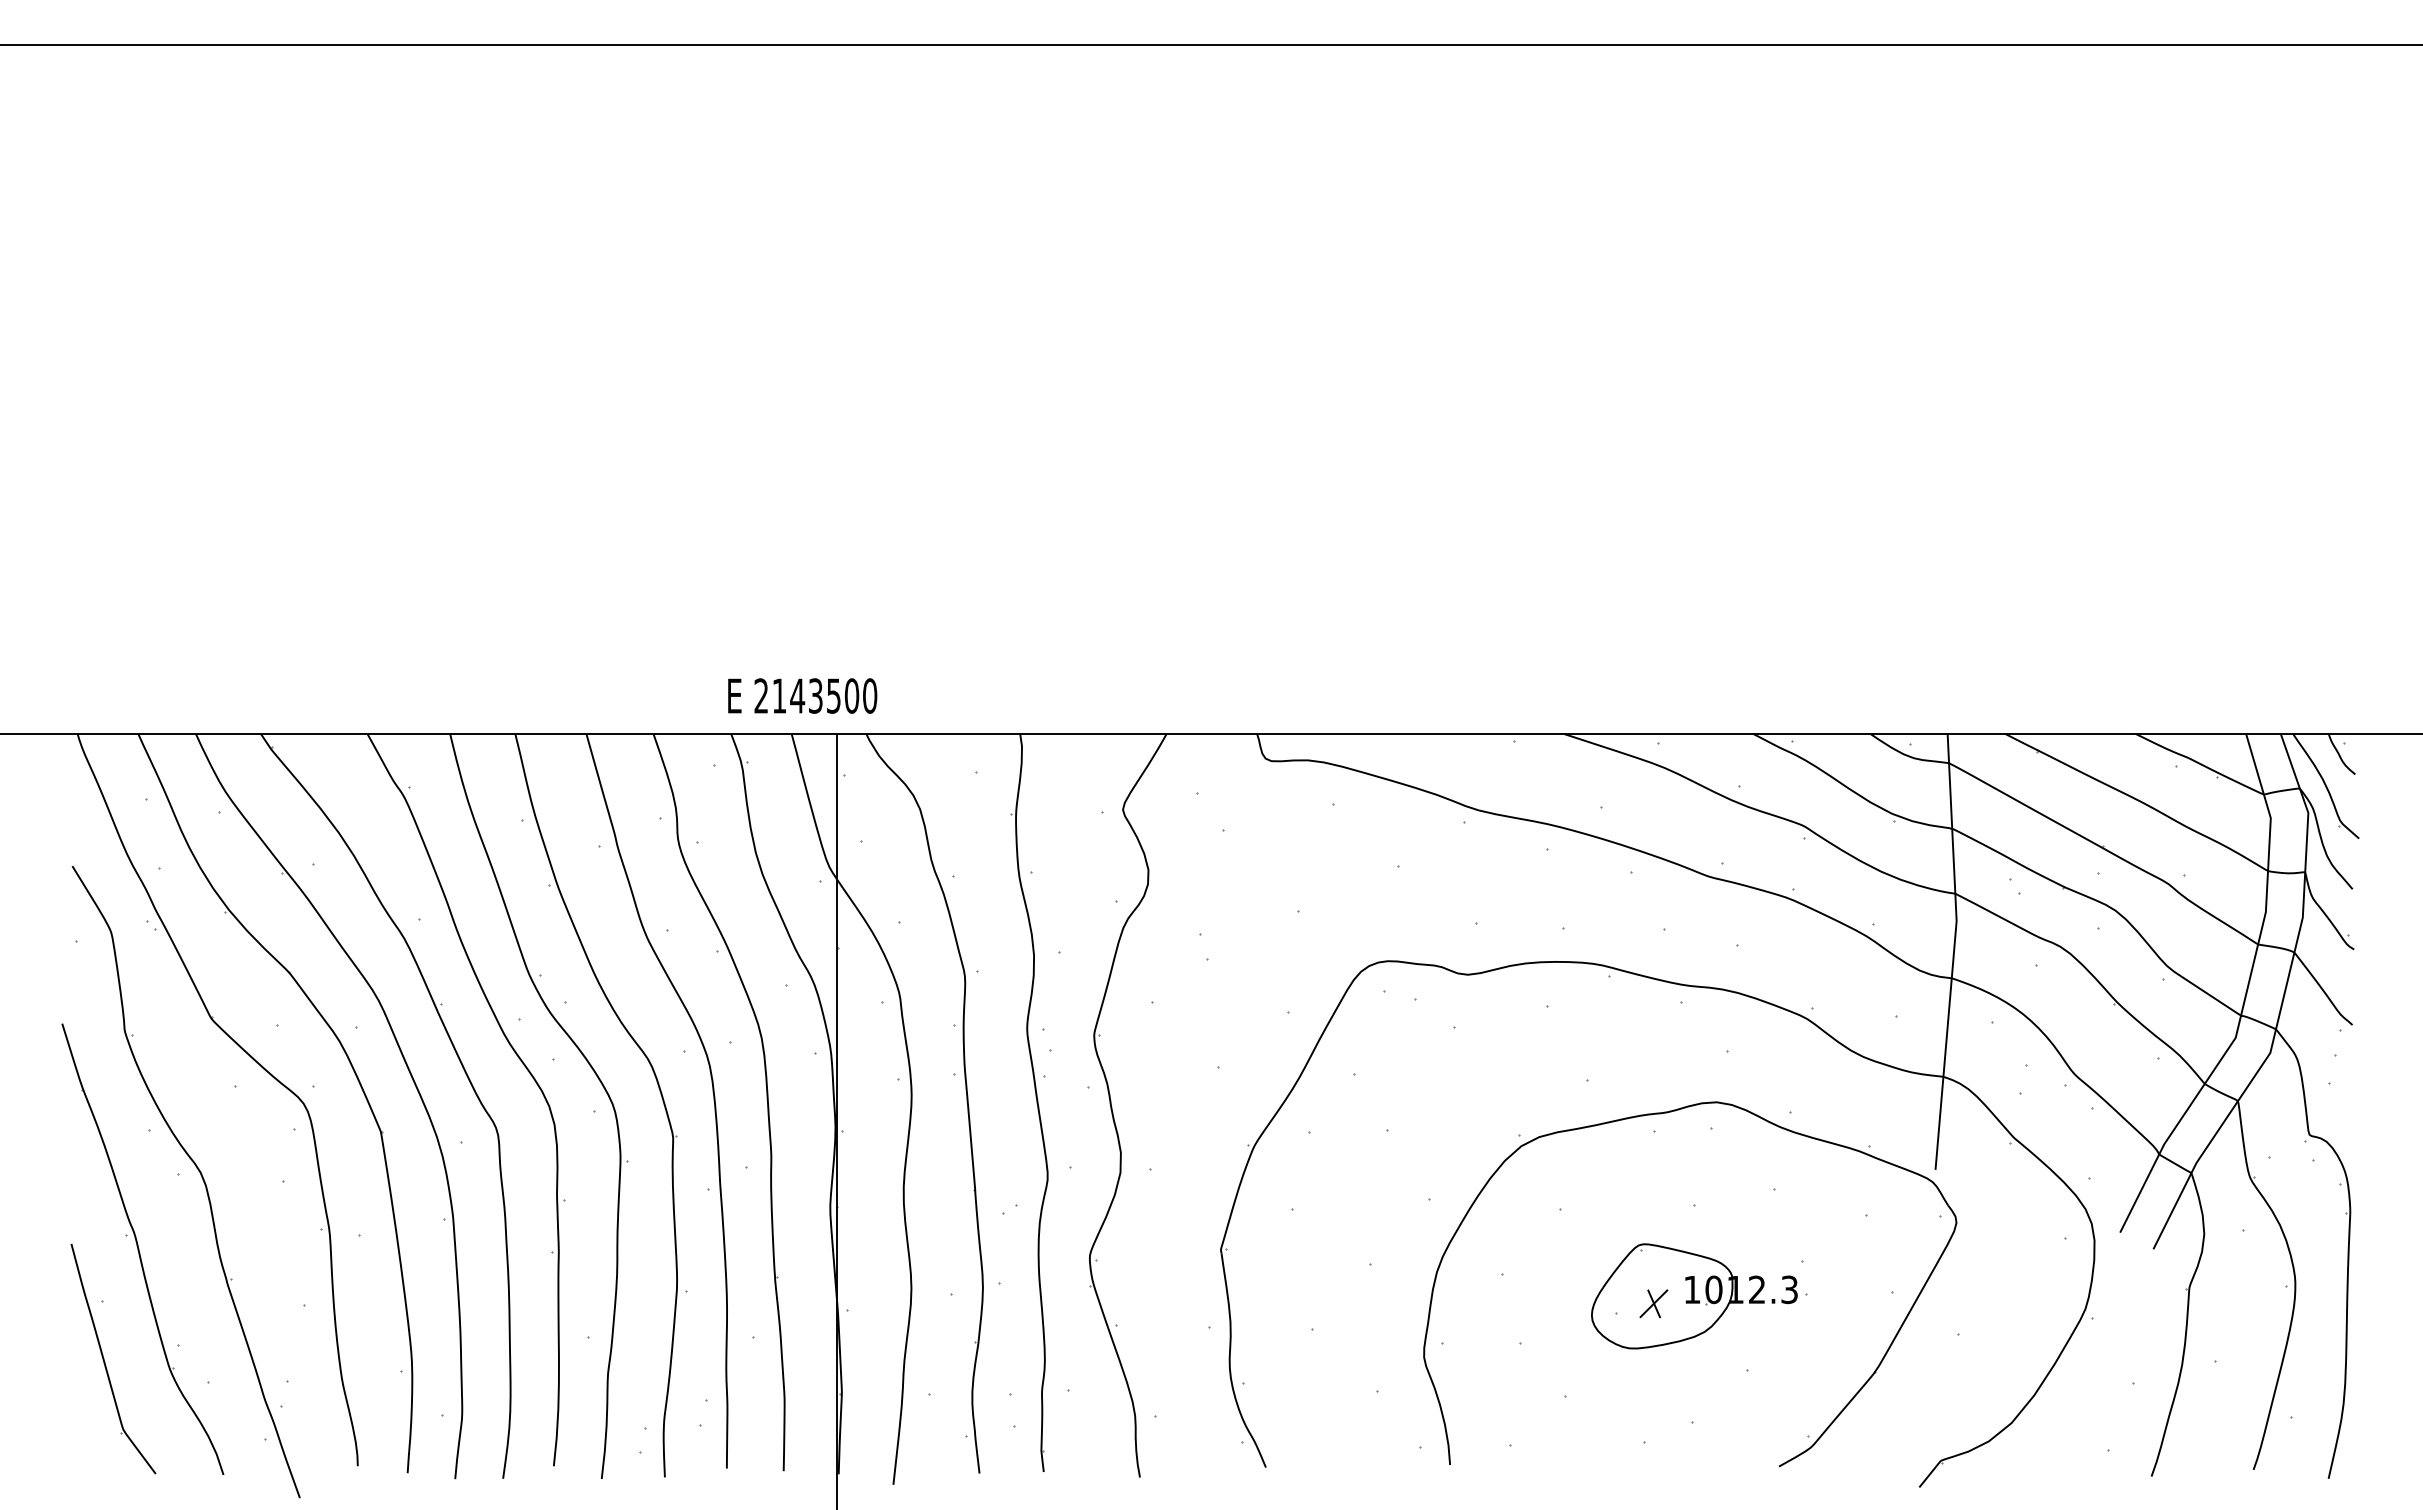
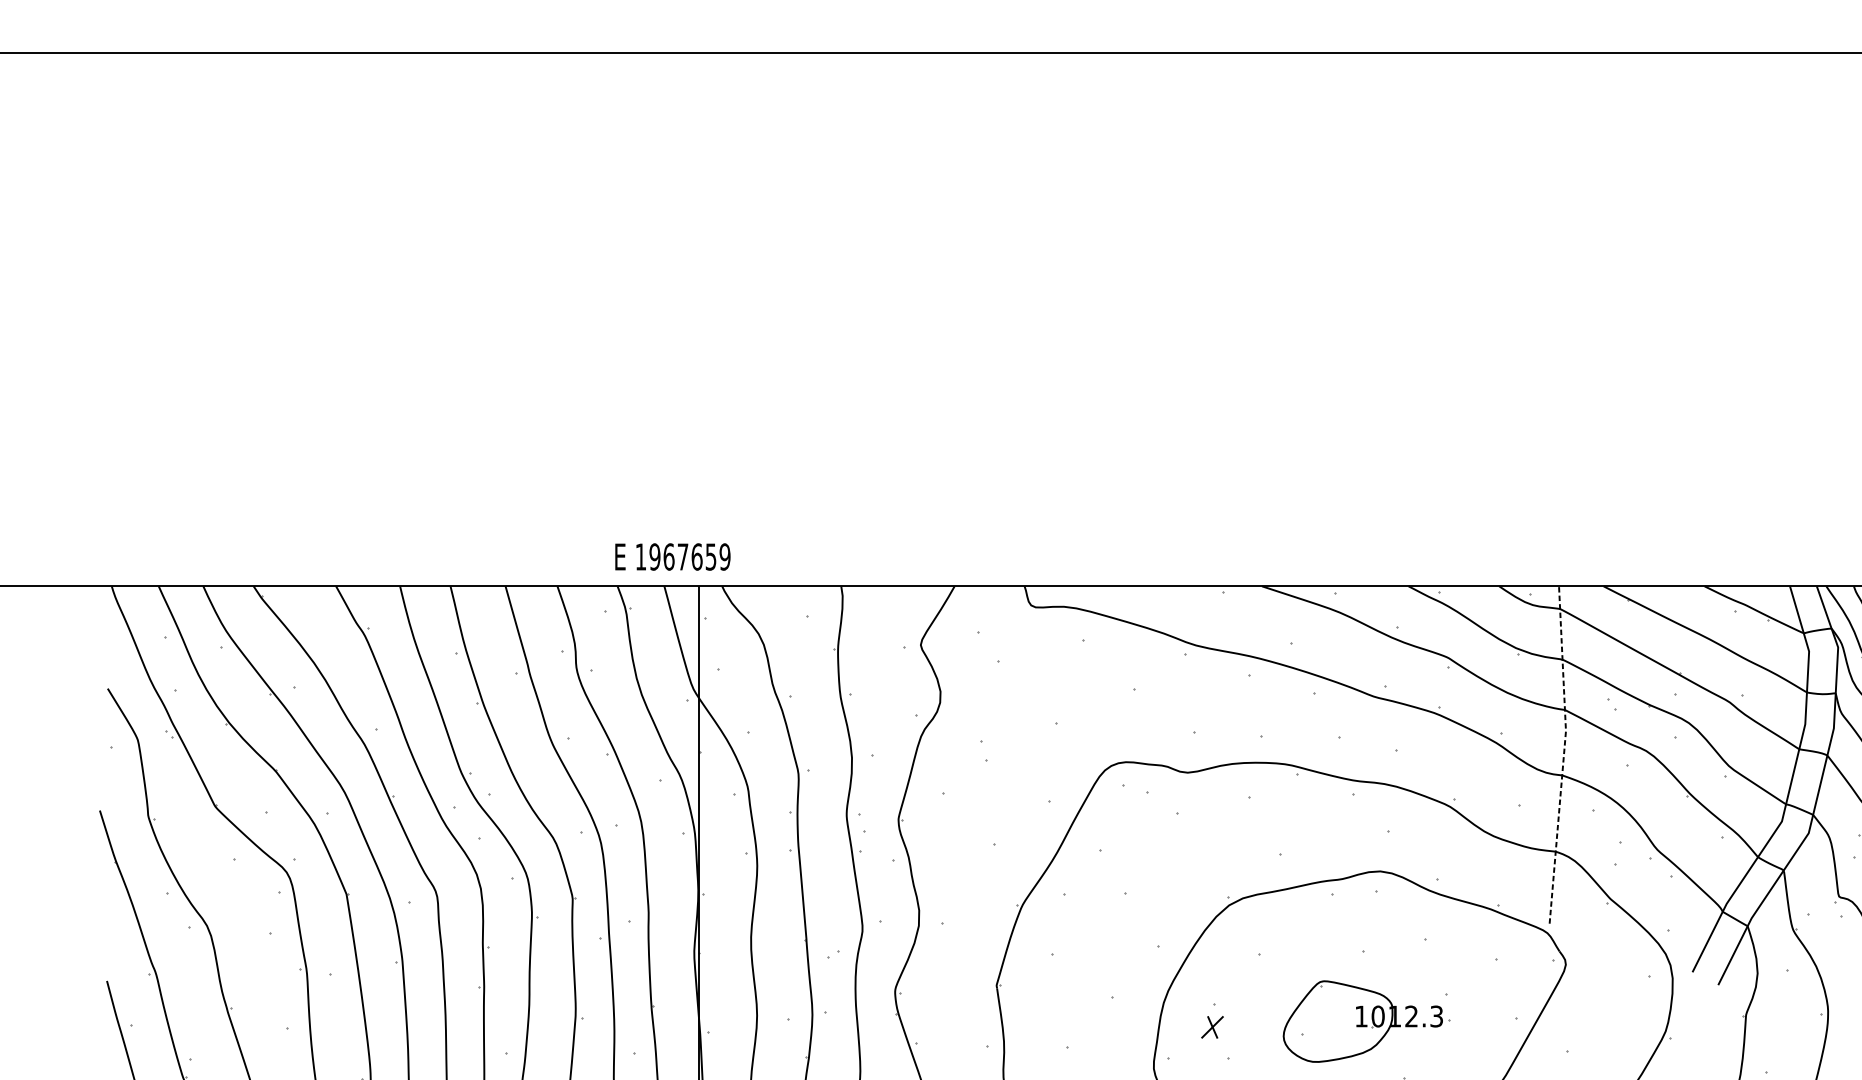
text: (815, 695) -> (682, 556), 2143500 -> 1967659
line: (1954, 950) -> (1564, 753), solid -> dashed
part: (1653, 1303) -> (1212, 1027), moved

